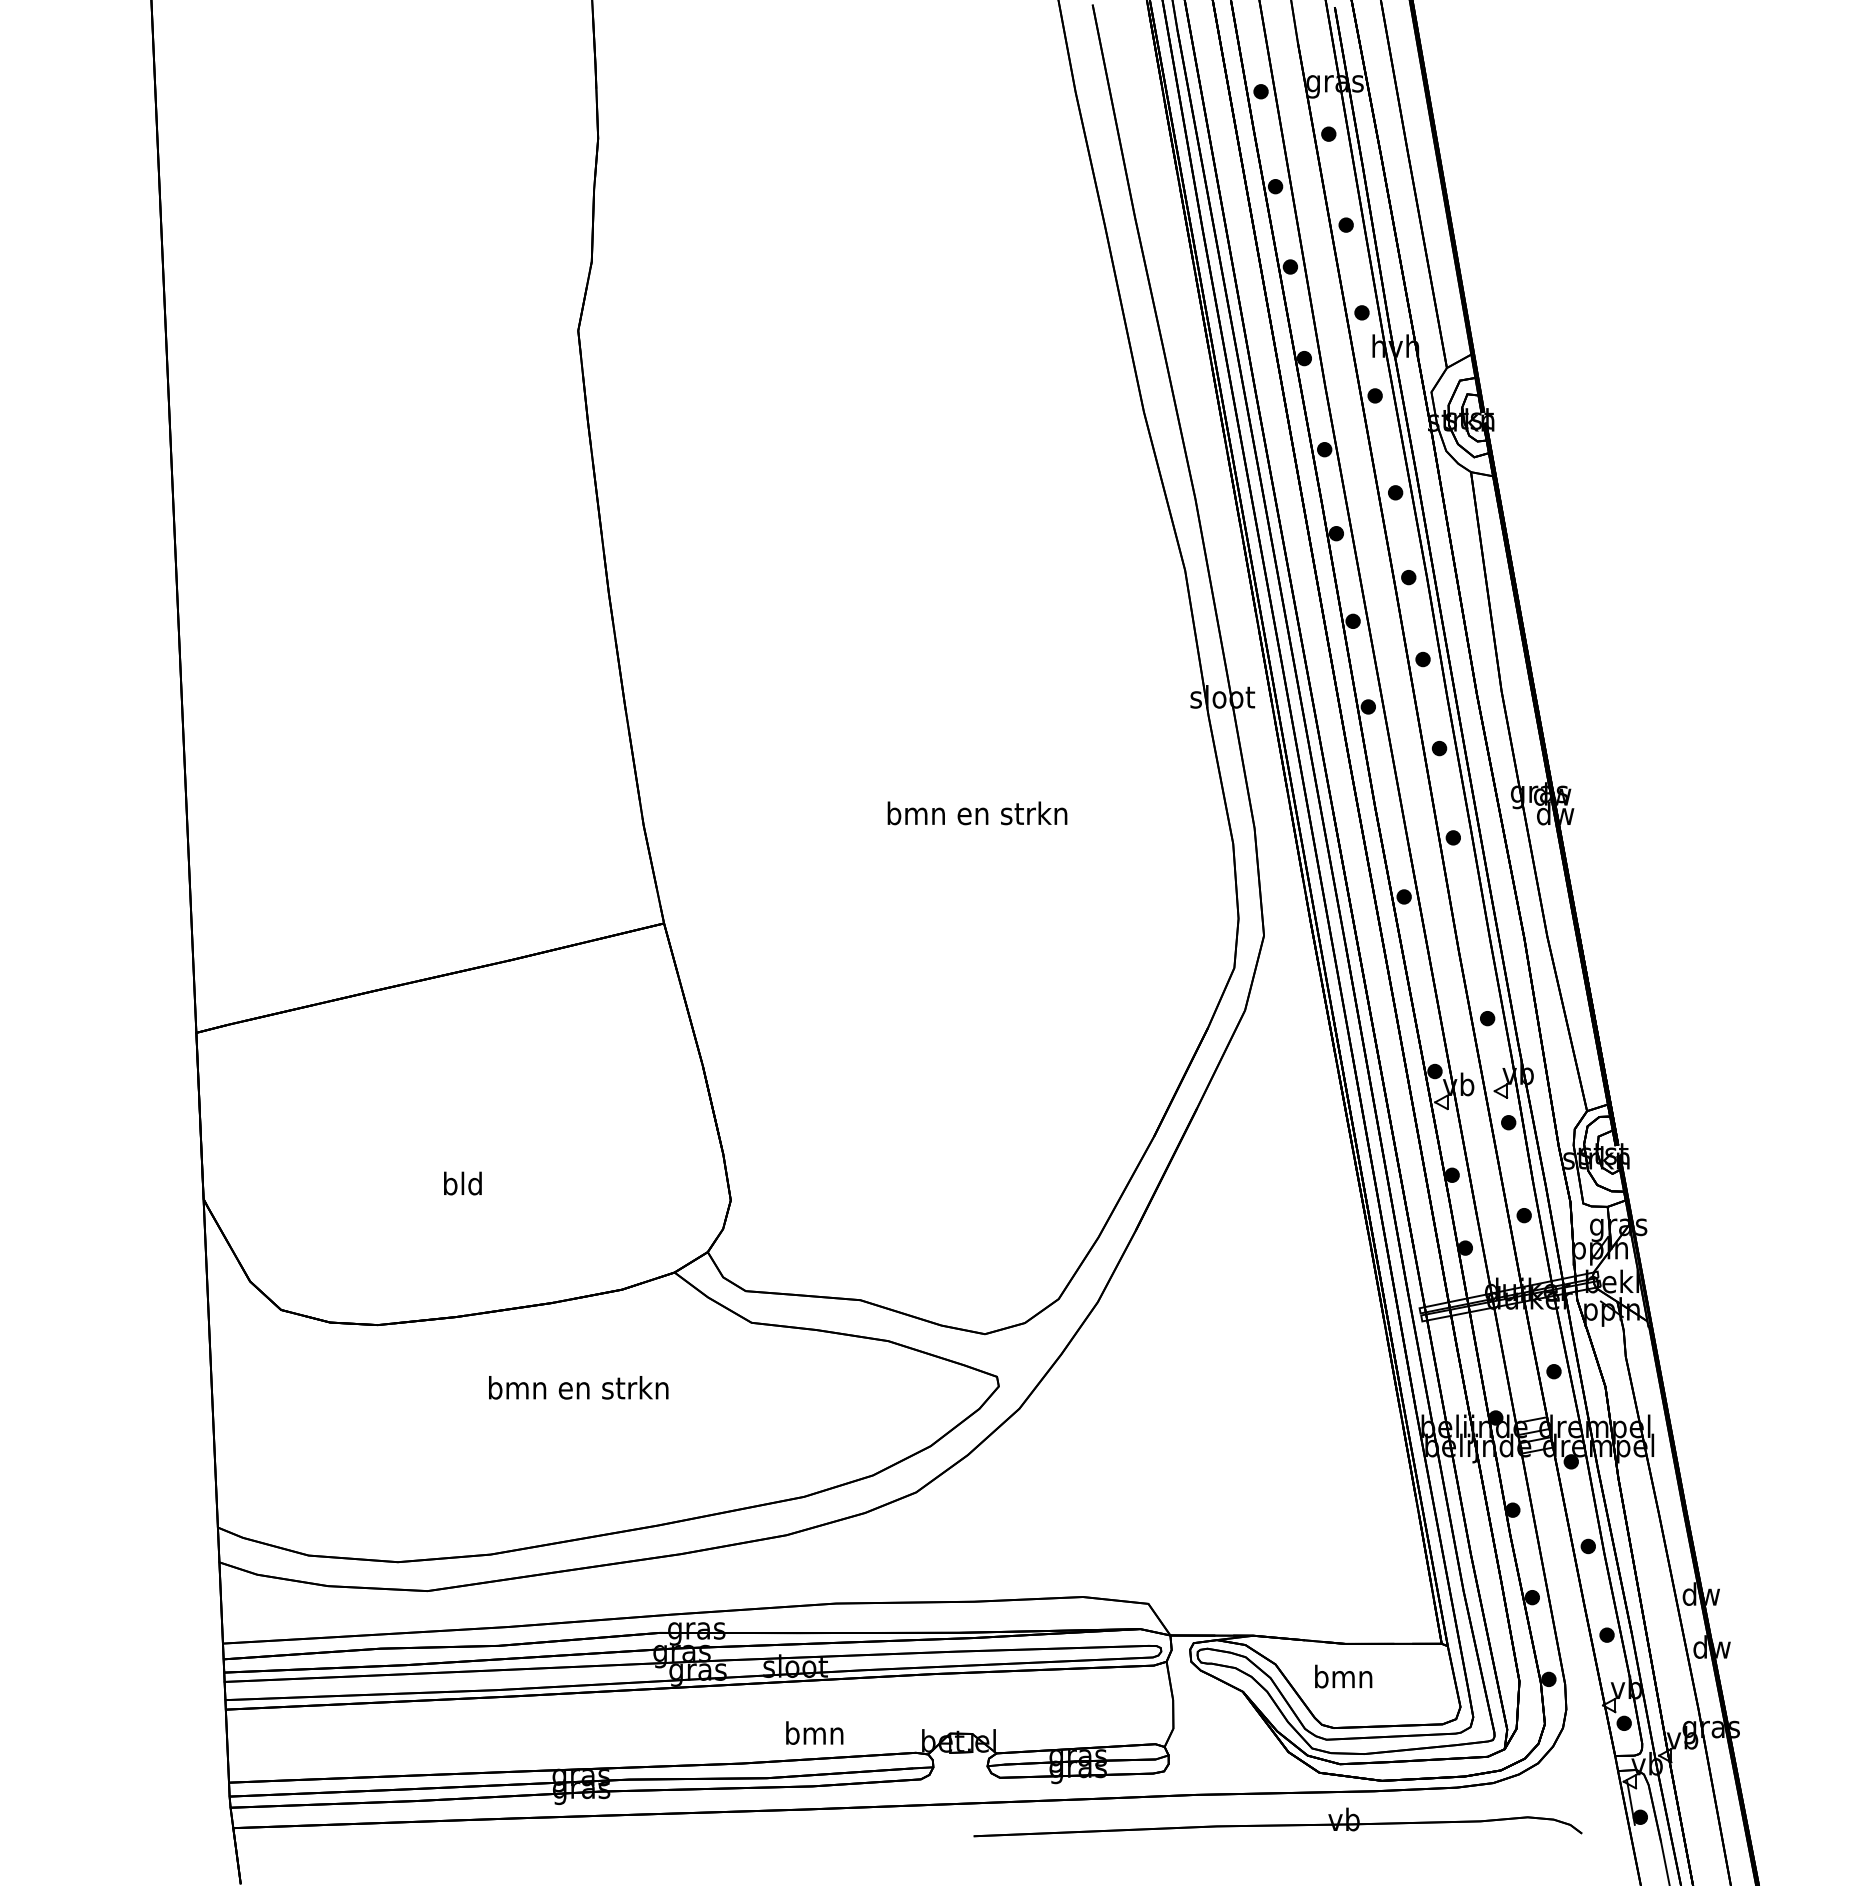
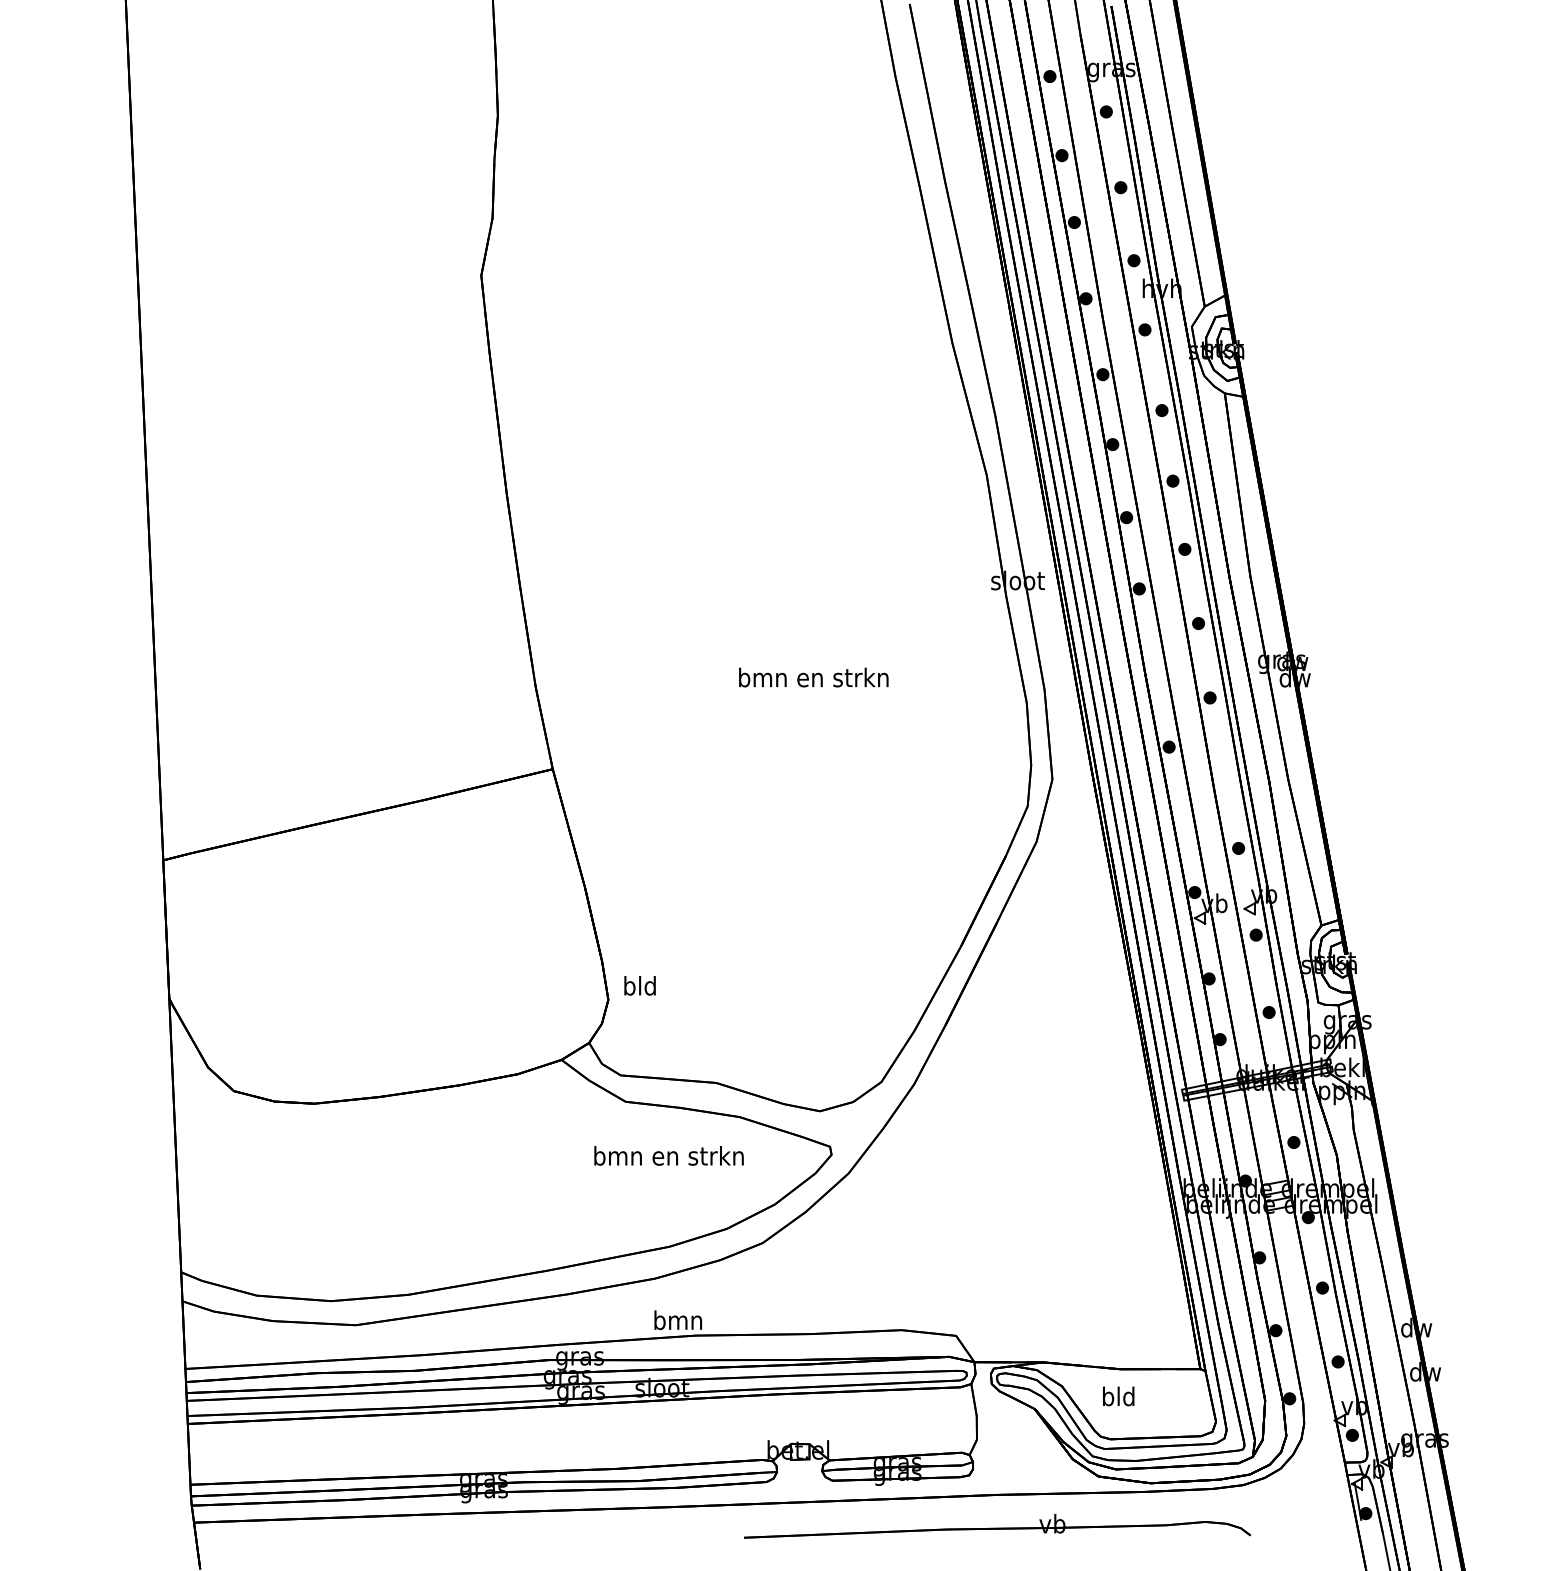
text: (462, 1183) -> (639, 985), moved
text: (578, 1387) -> (668, 1155), moved
text: (1343, 1676) -> (1118, 1396), bmn -> bld
text: (814, 1732) -> (678, 1319), moved
part: (1277, 1822) -> (997, 1526), moved

